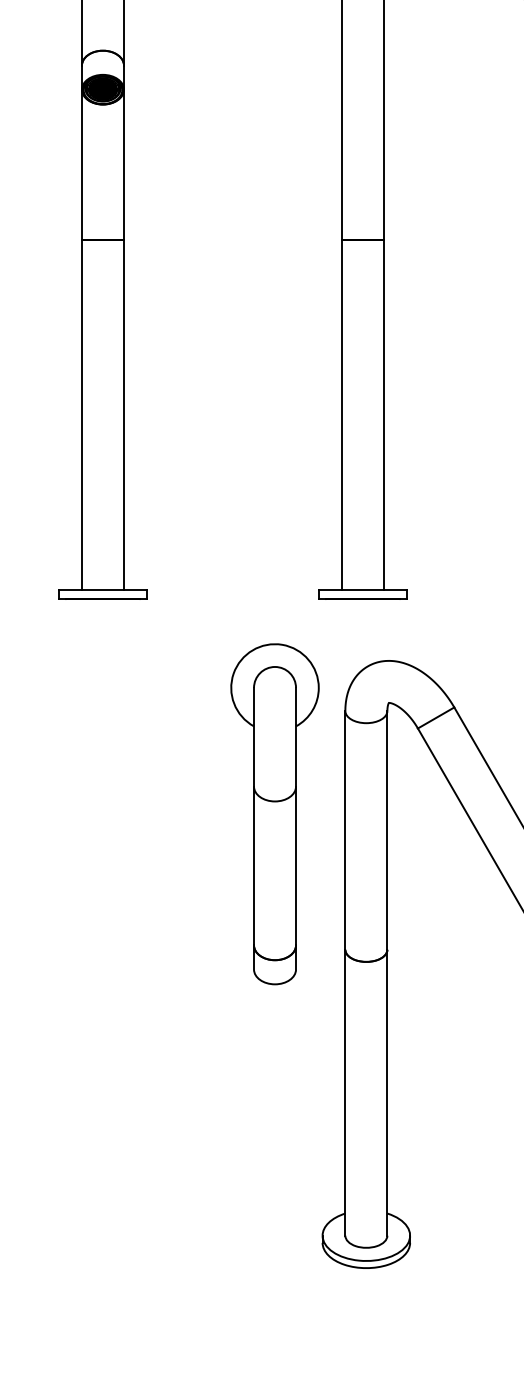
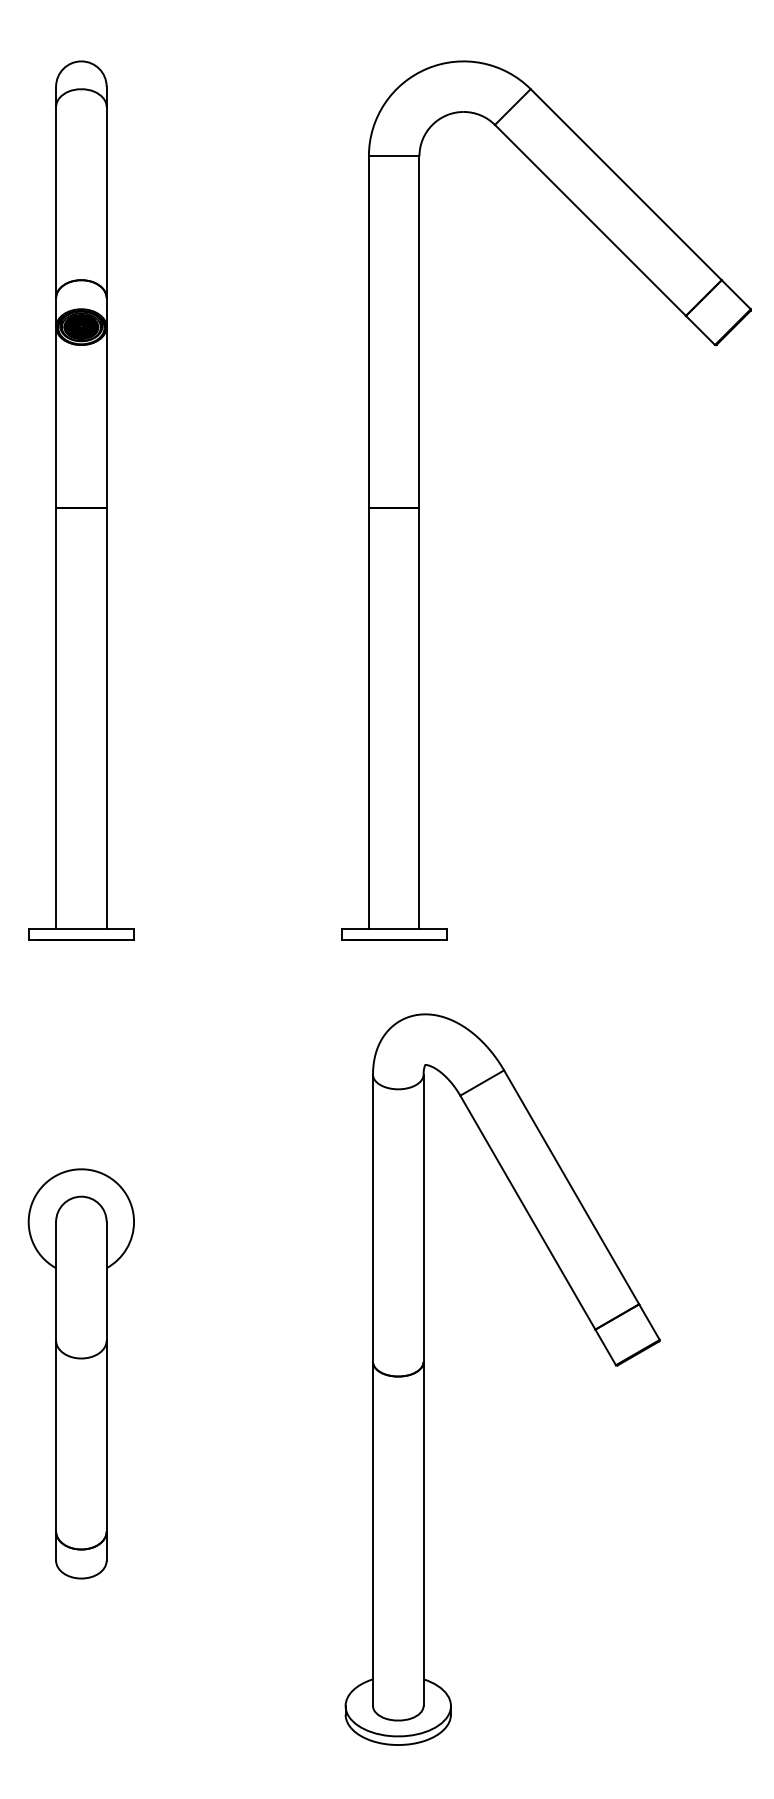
part: (274, 813) -> (80, 1373), moved

